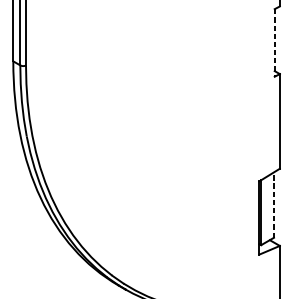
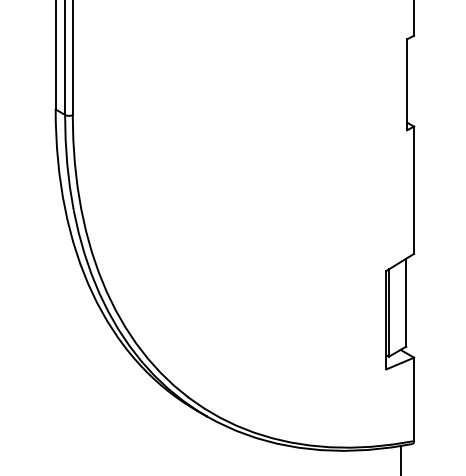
line: (274, 43) -> (407, 85), dashed -> solid
line: (274, 204) -> (406, 302), dashed -> solid

